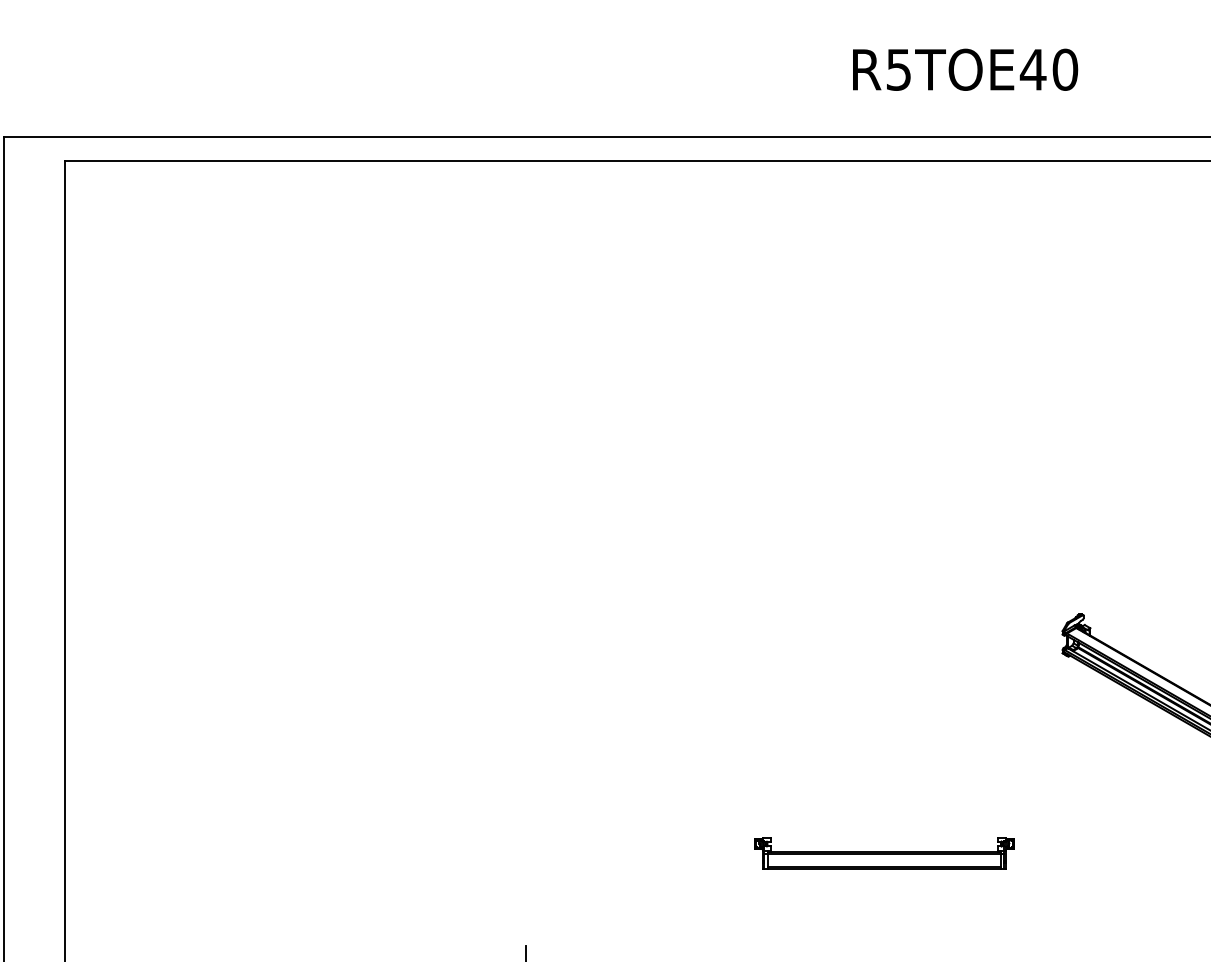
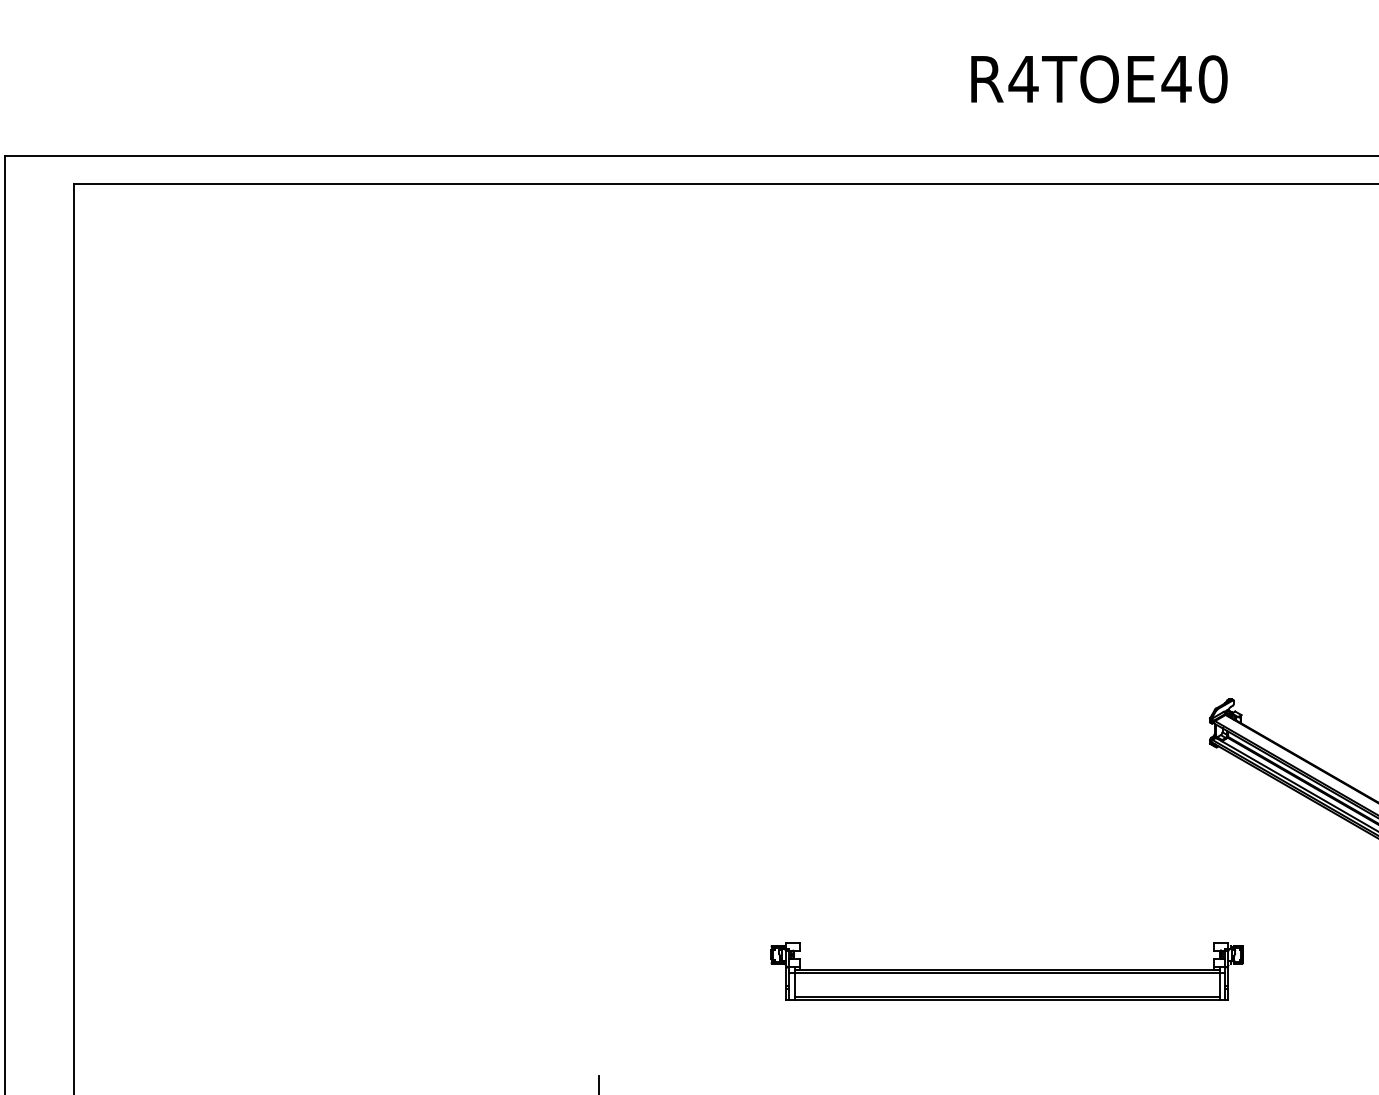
text: (898, 70) -> (1023, 79), R5TOE40 -> R4TOE40
part: (883, 852) -> (1006, 970), size x1.6

